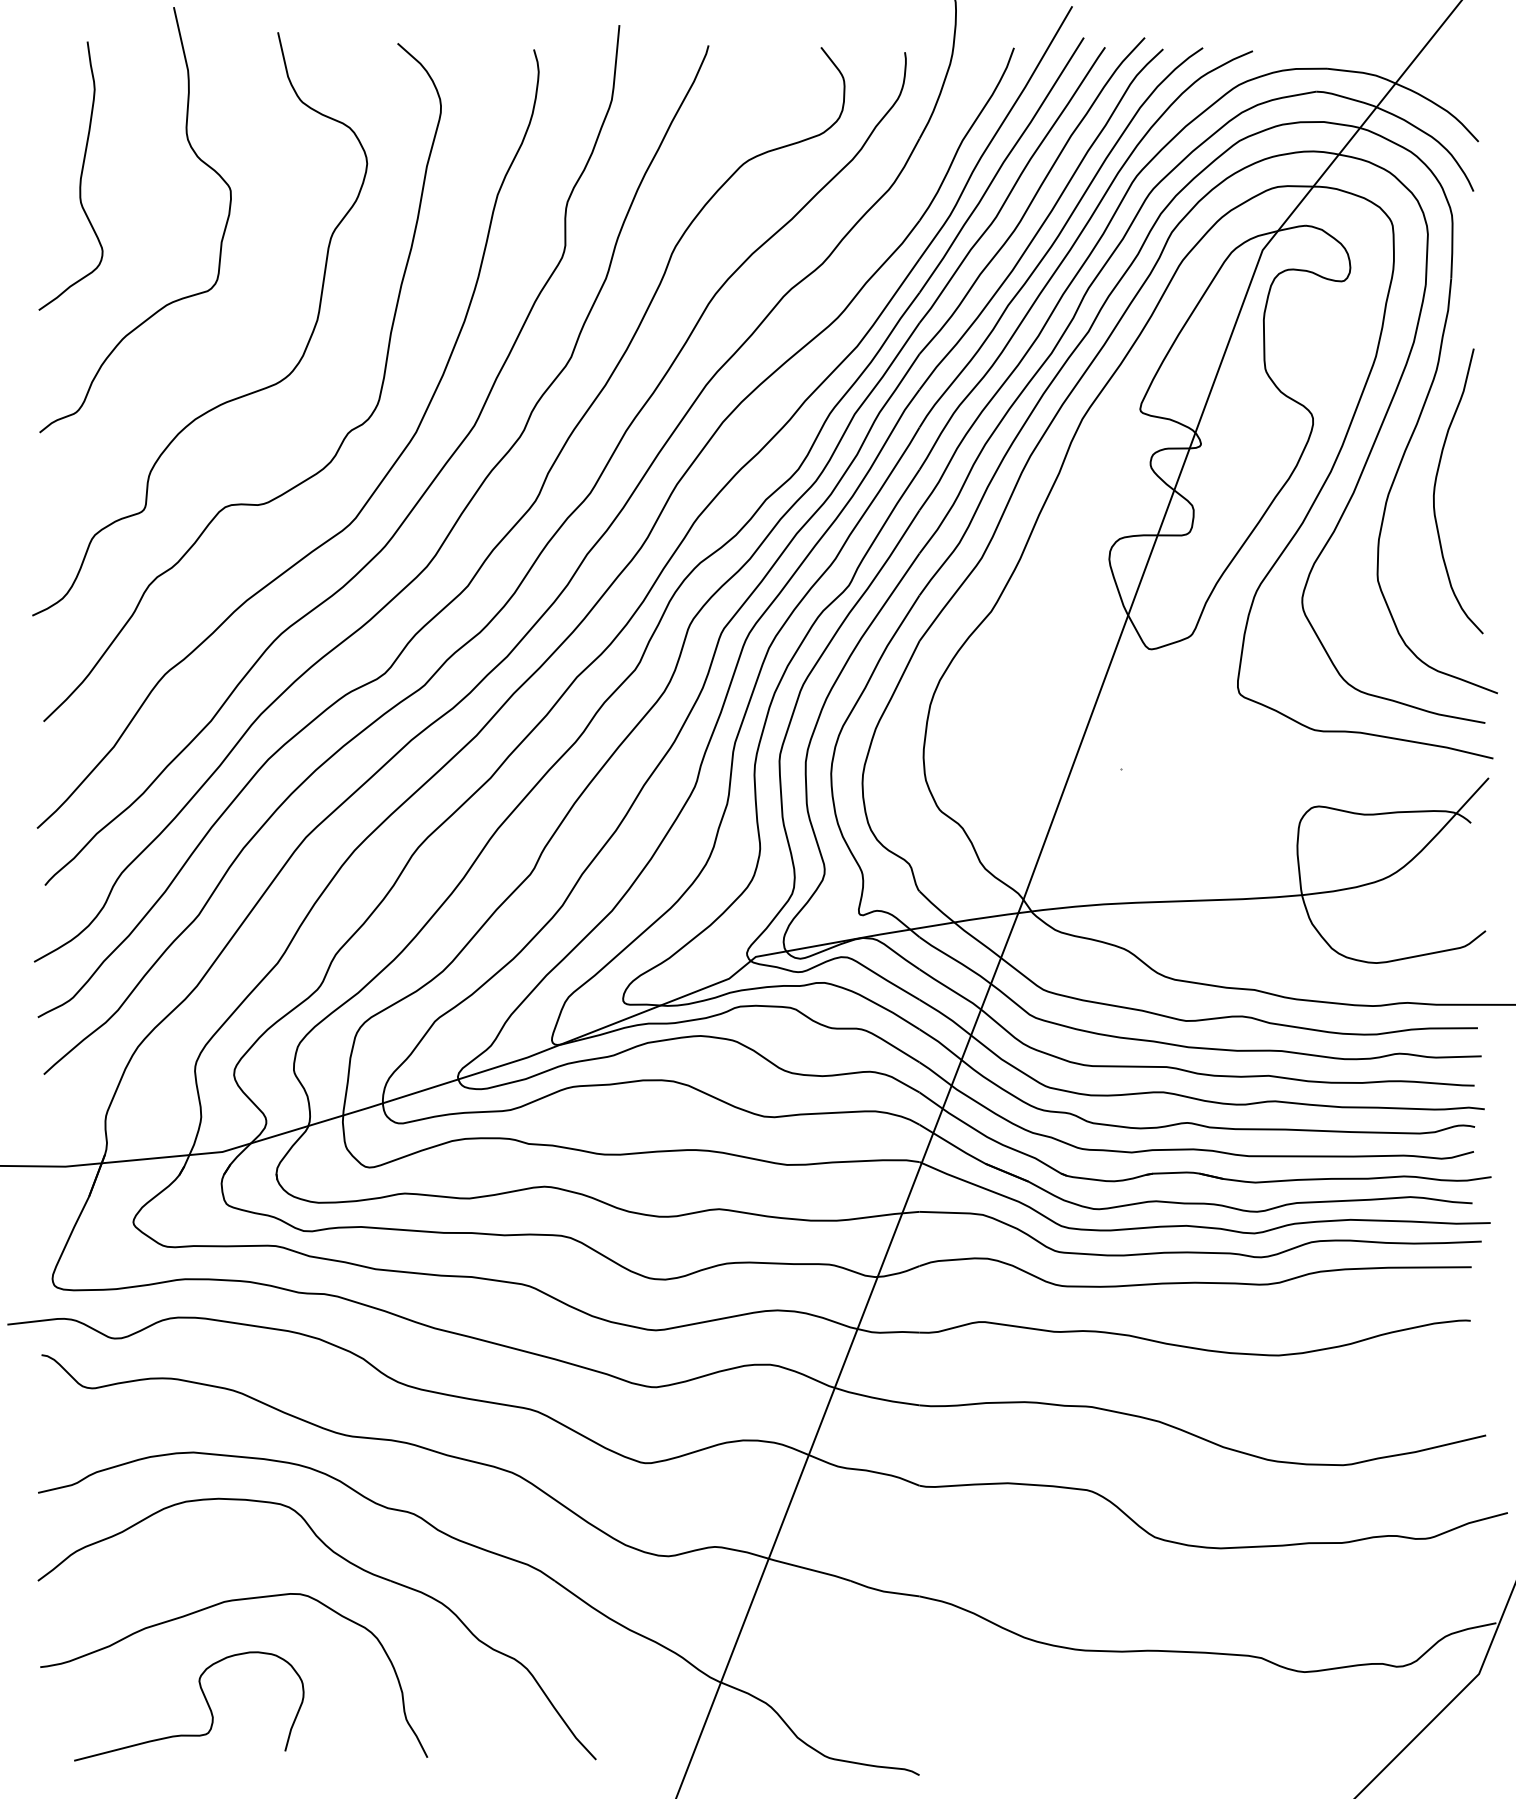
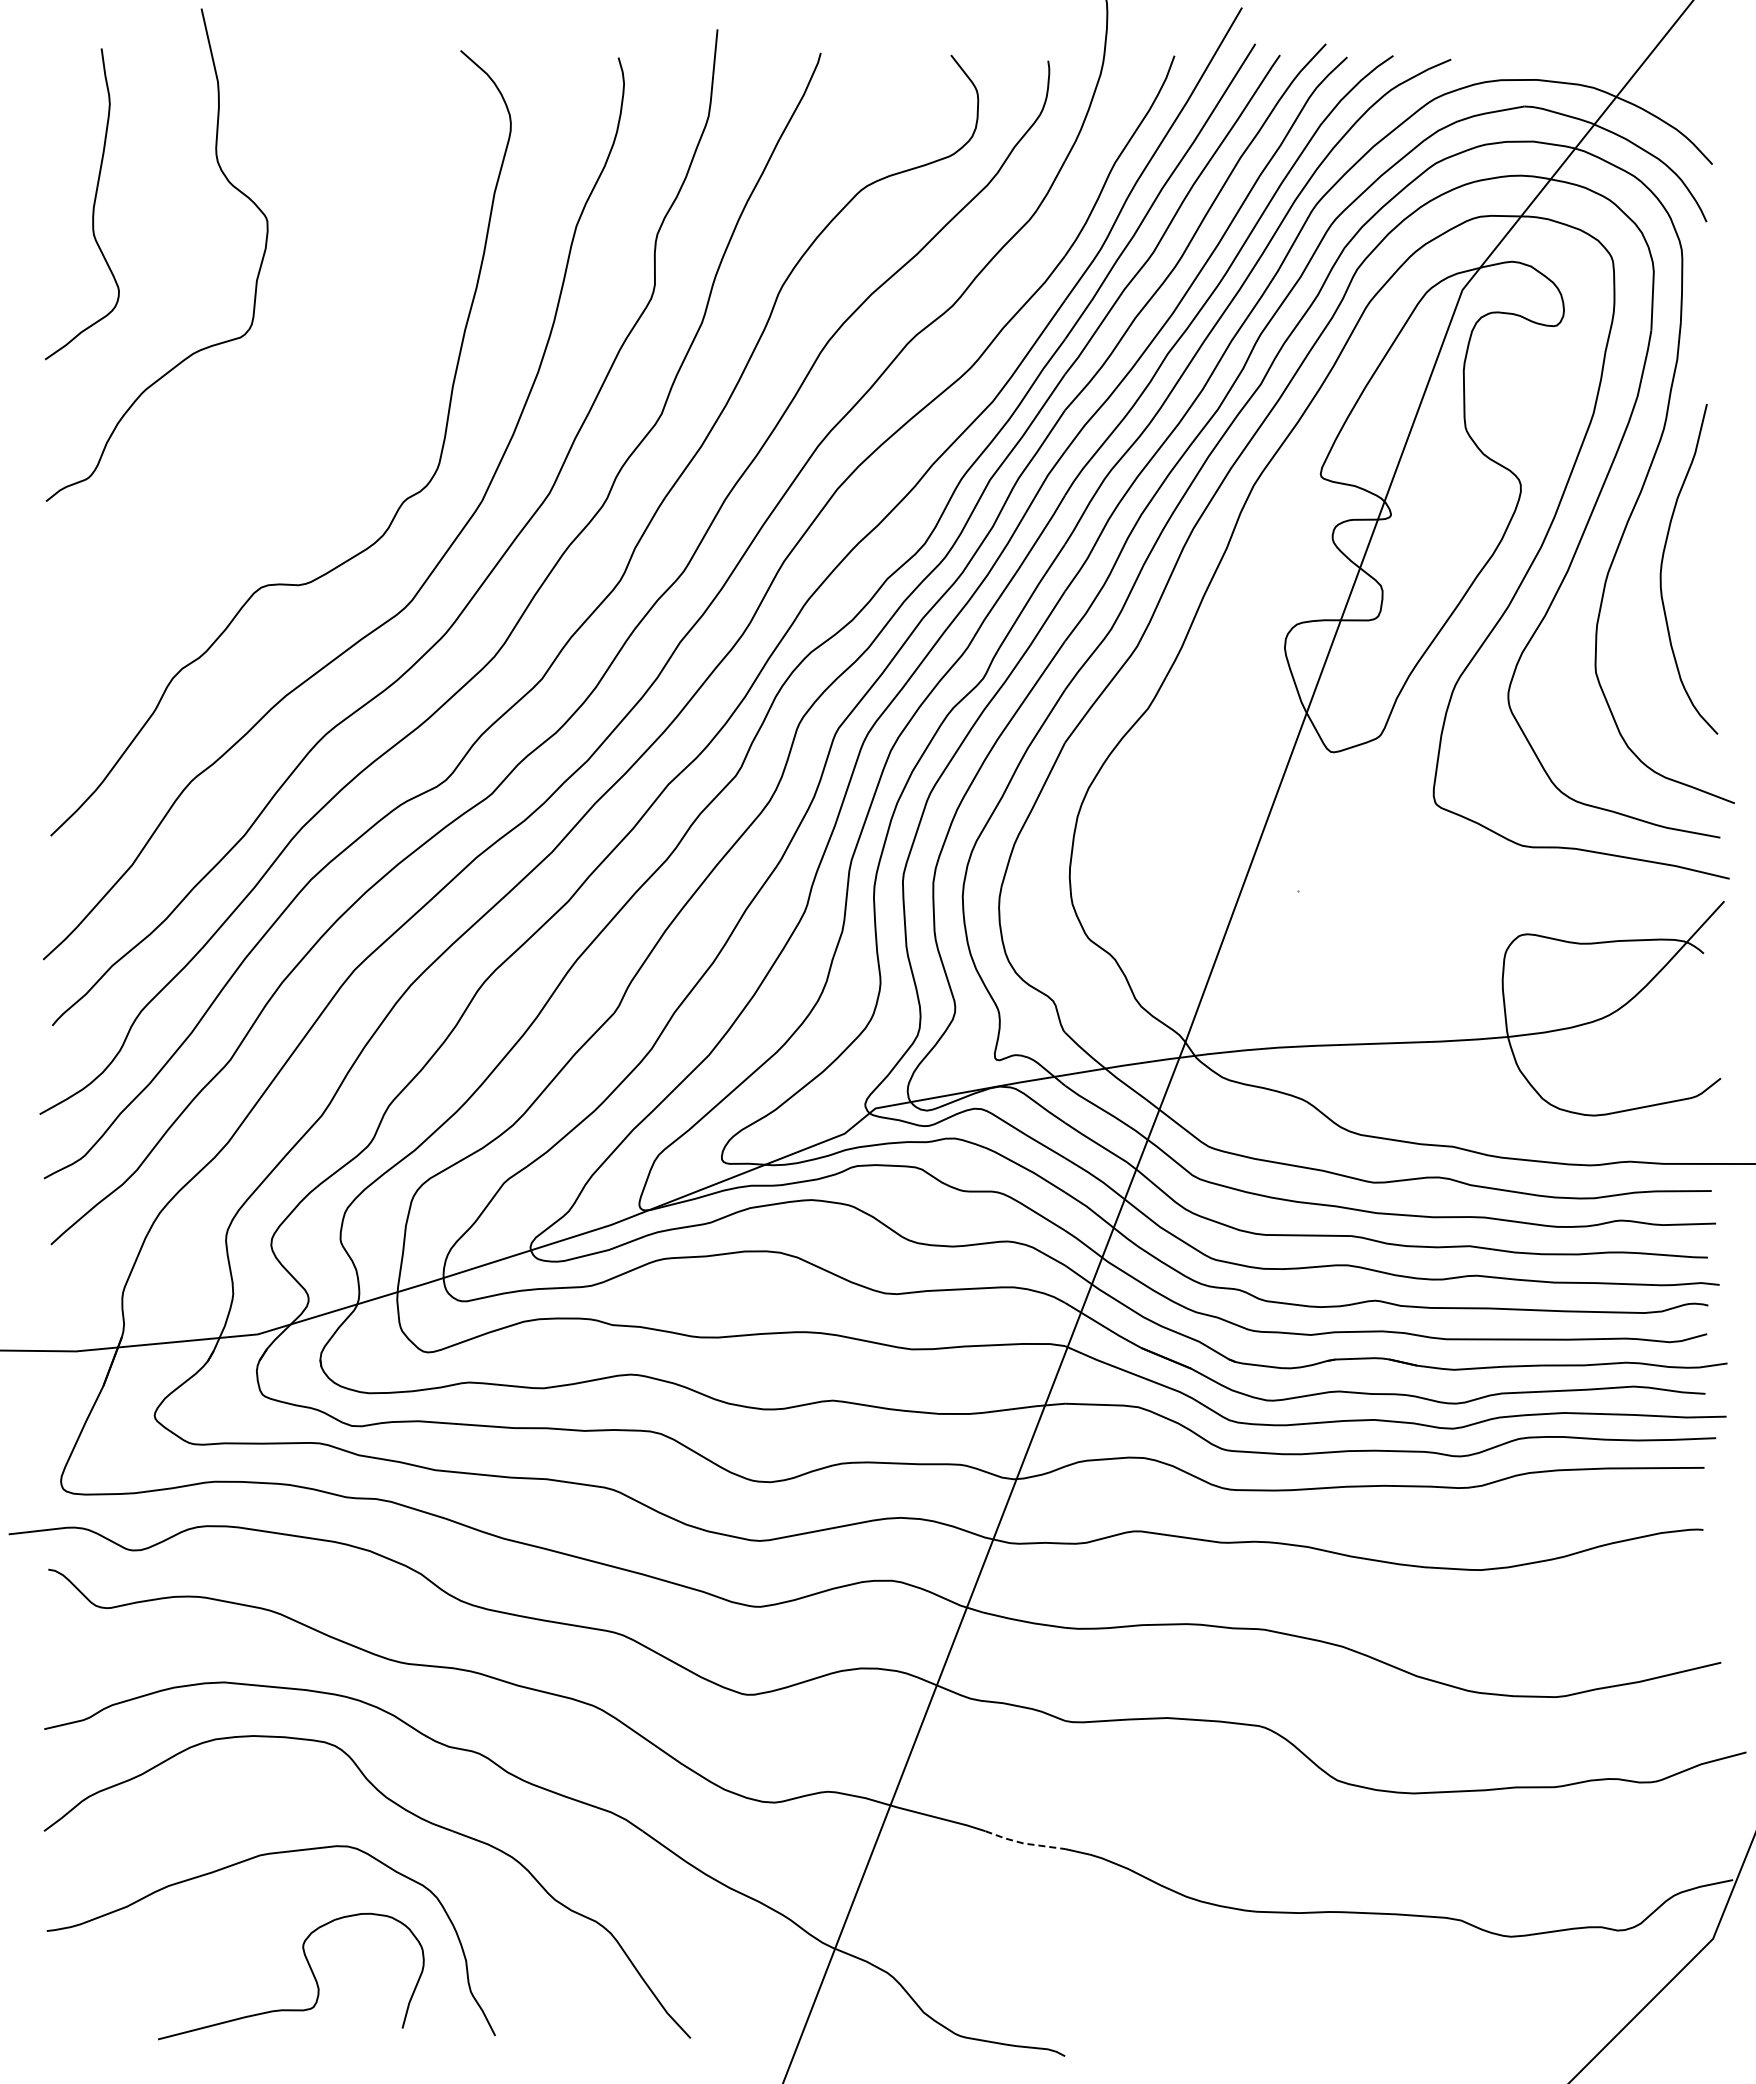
curve: (227, 400) -> (263, 464), removed
line: (883, 1591) -> (1023, 1843), solid -> dashed
curve: (204, 1699) -> (309, 1968), moved

